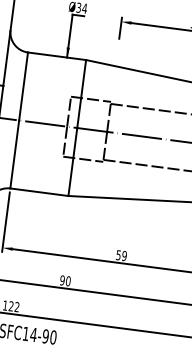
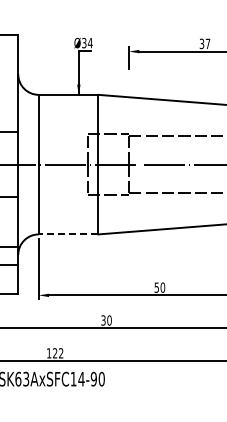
line: (39, 192) -> (68, 234), solid -> dashed
text: (124, 255) -> (162, 287), 59 -> 50
text: (62, 280) -> (103, 320), 90 -> 30

